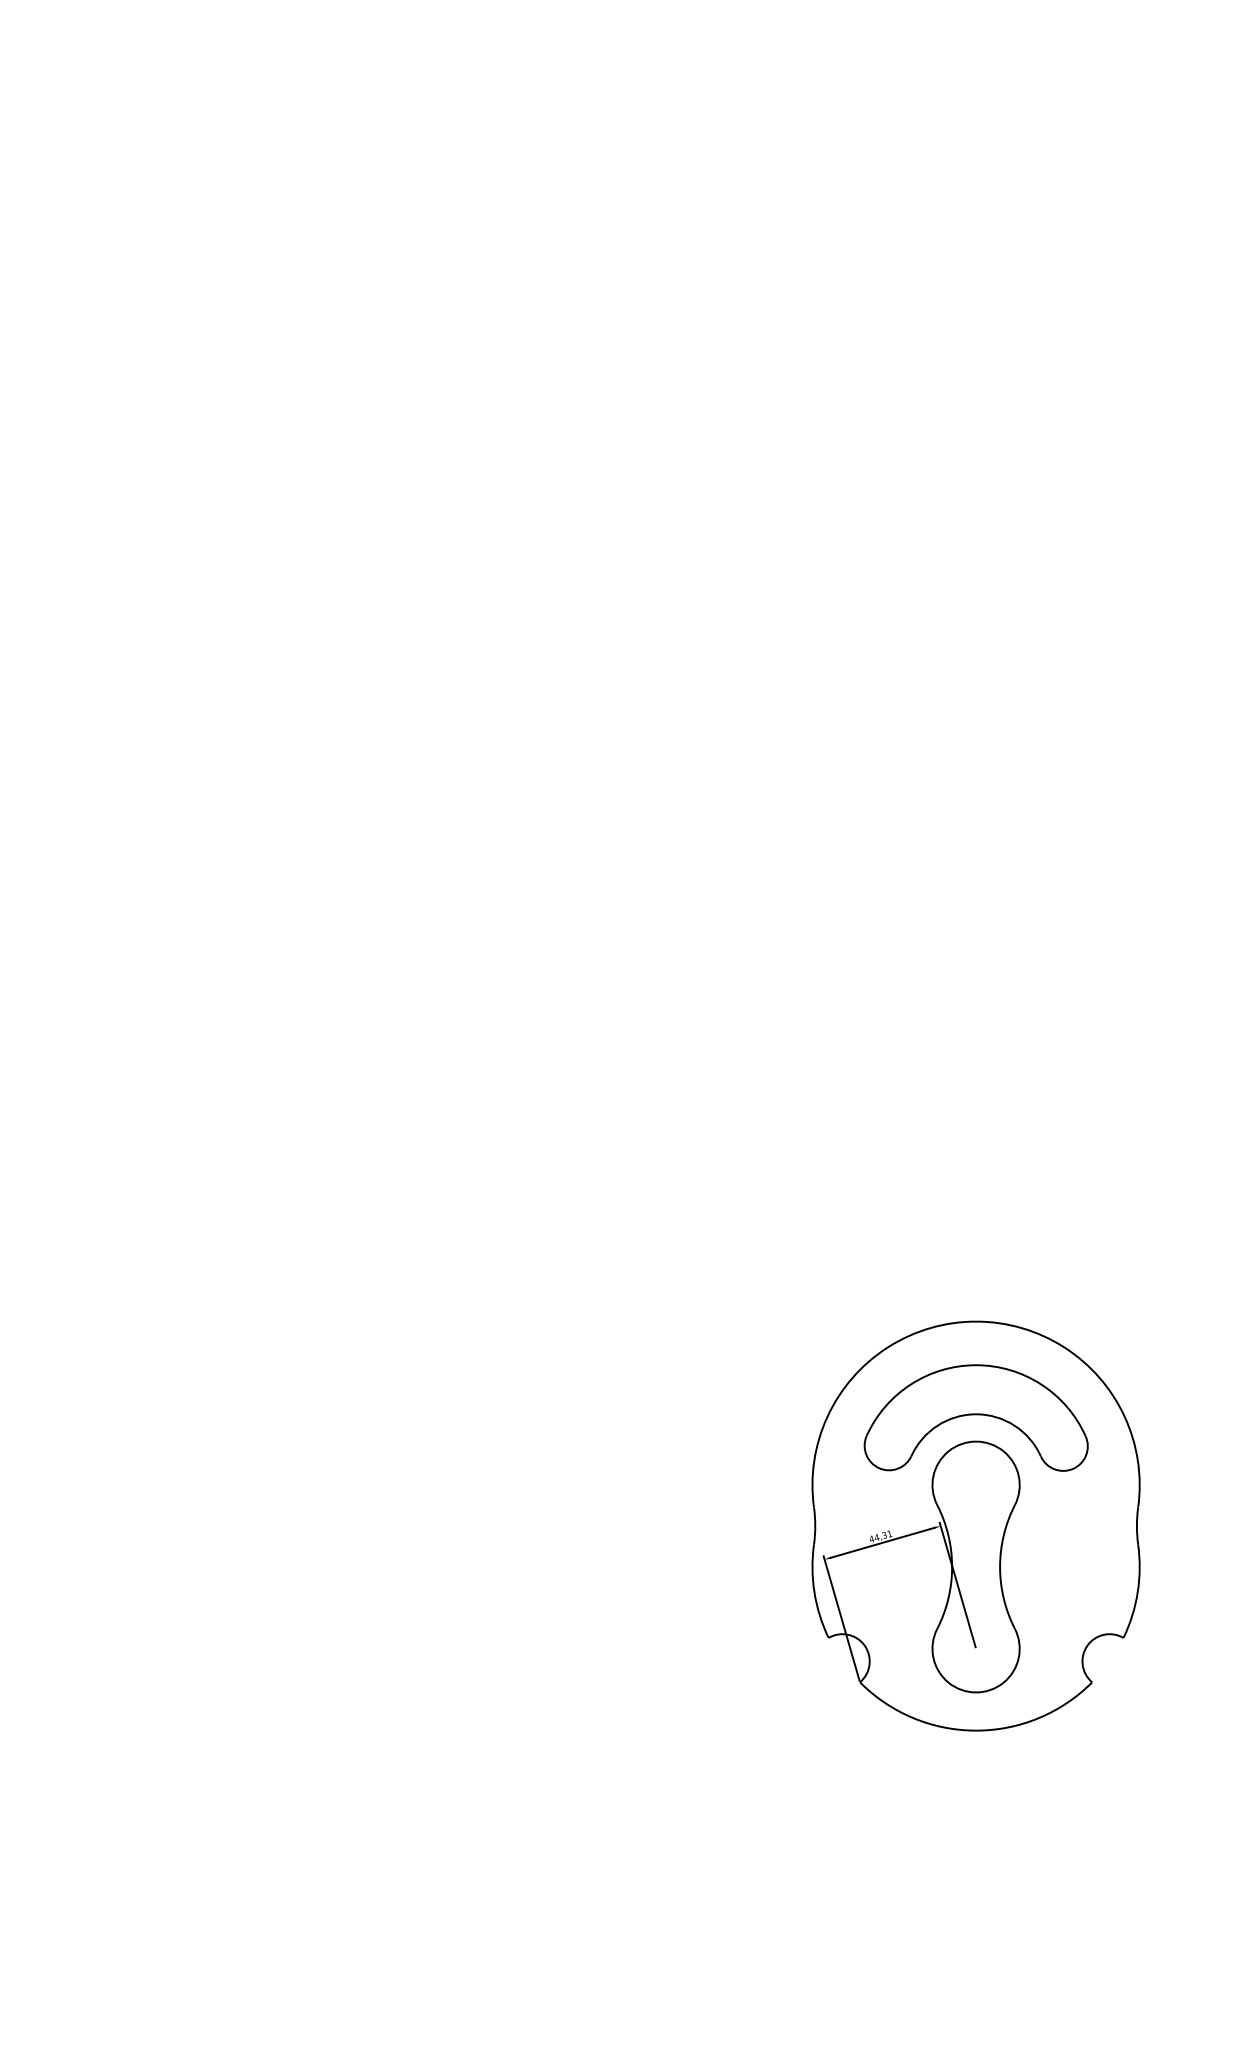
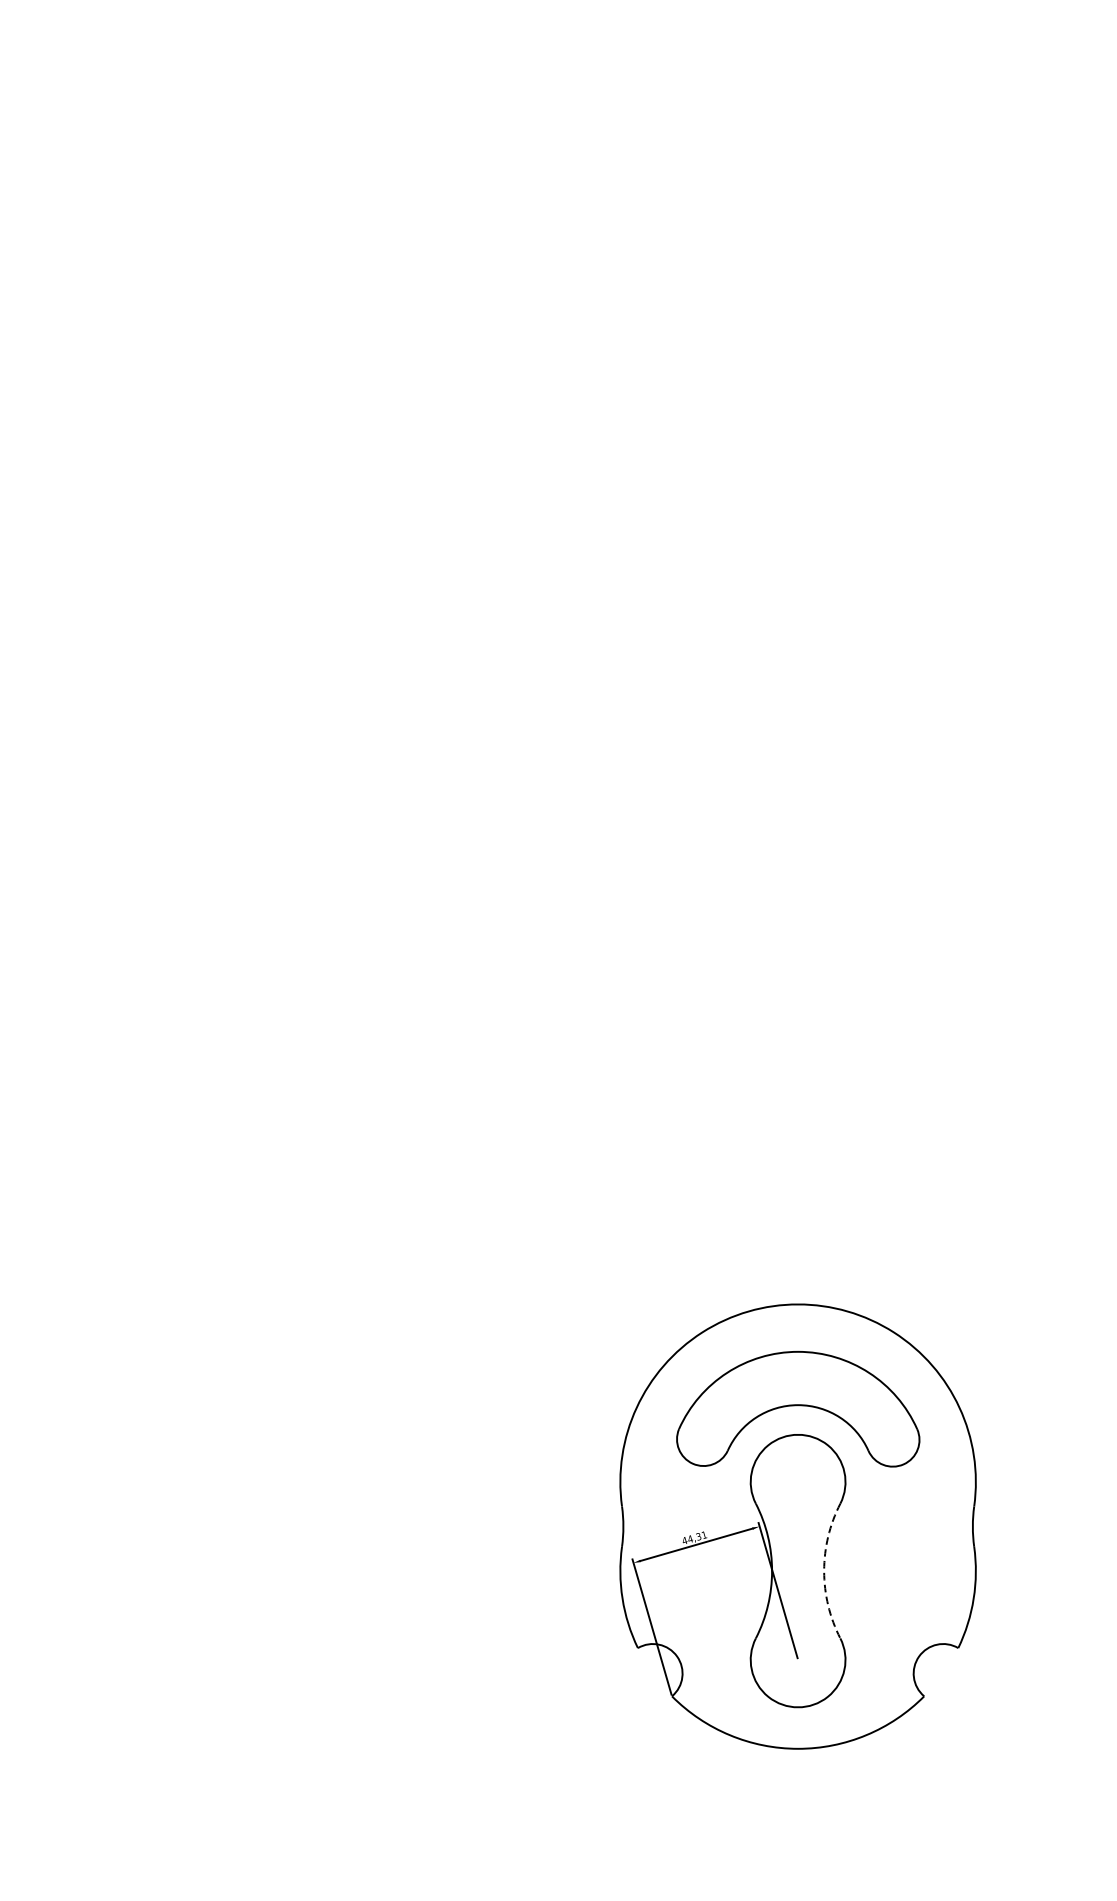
arc: (1000, 1567) -> (824, 1571), solid -> dashed

